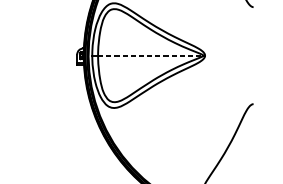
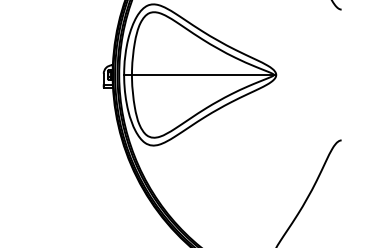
line: (151, 56) -> (203, 75), dashed -> solid

